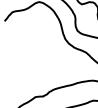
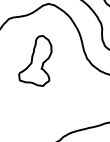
part: (30, 40) -> (35, 60), added

